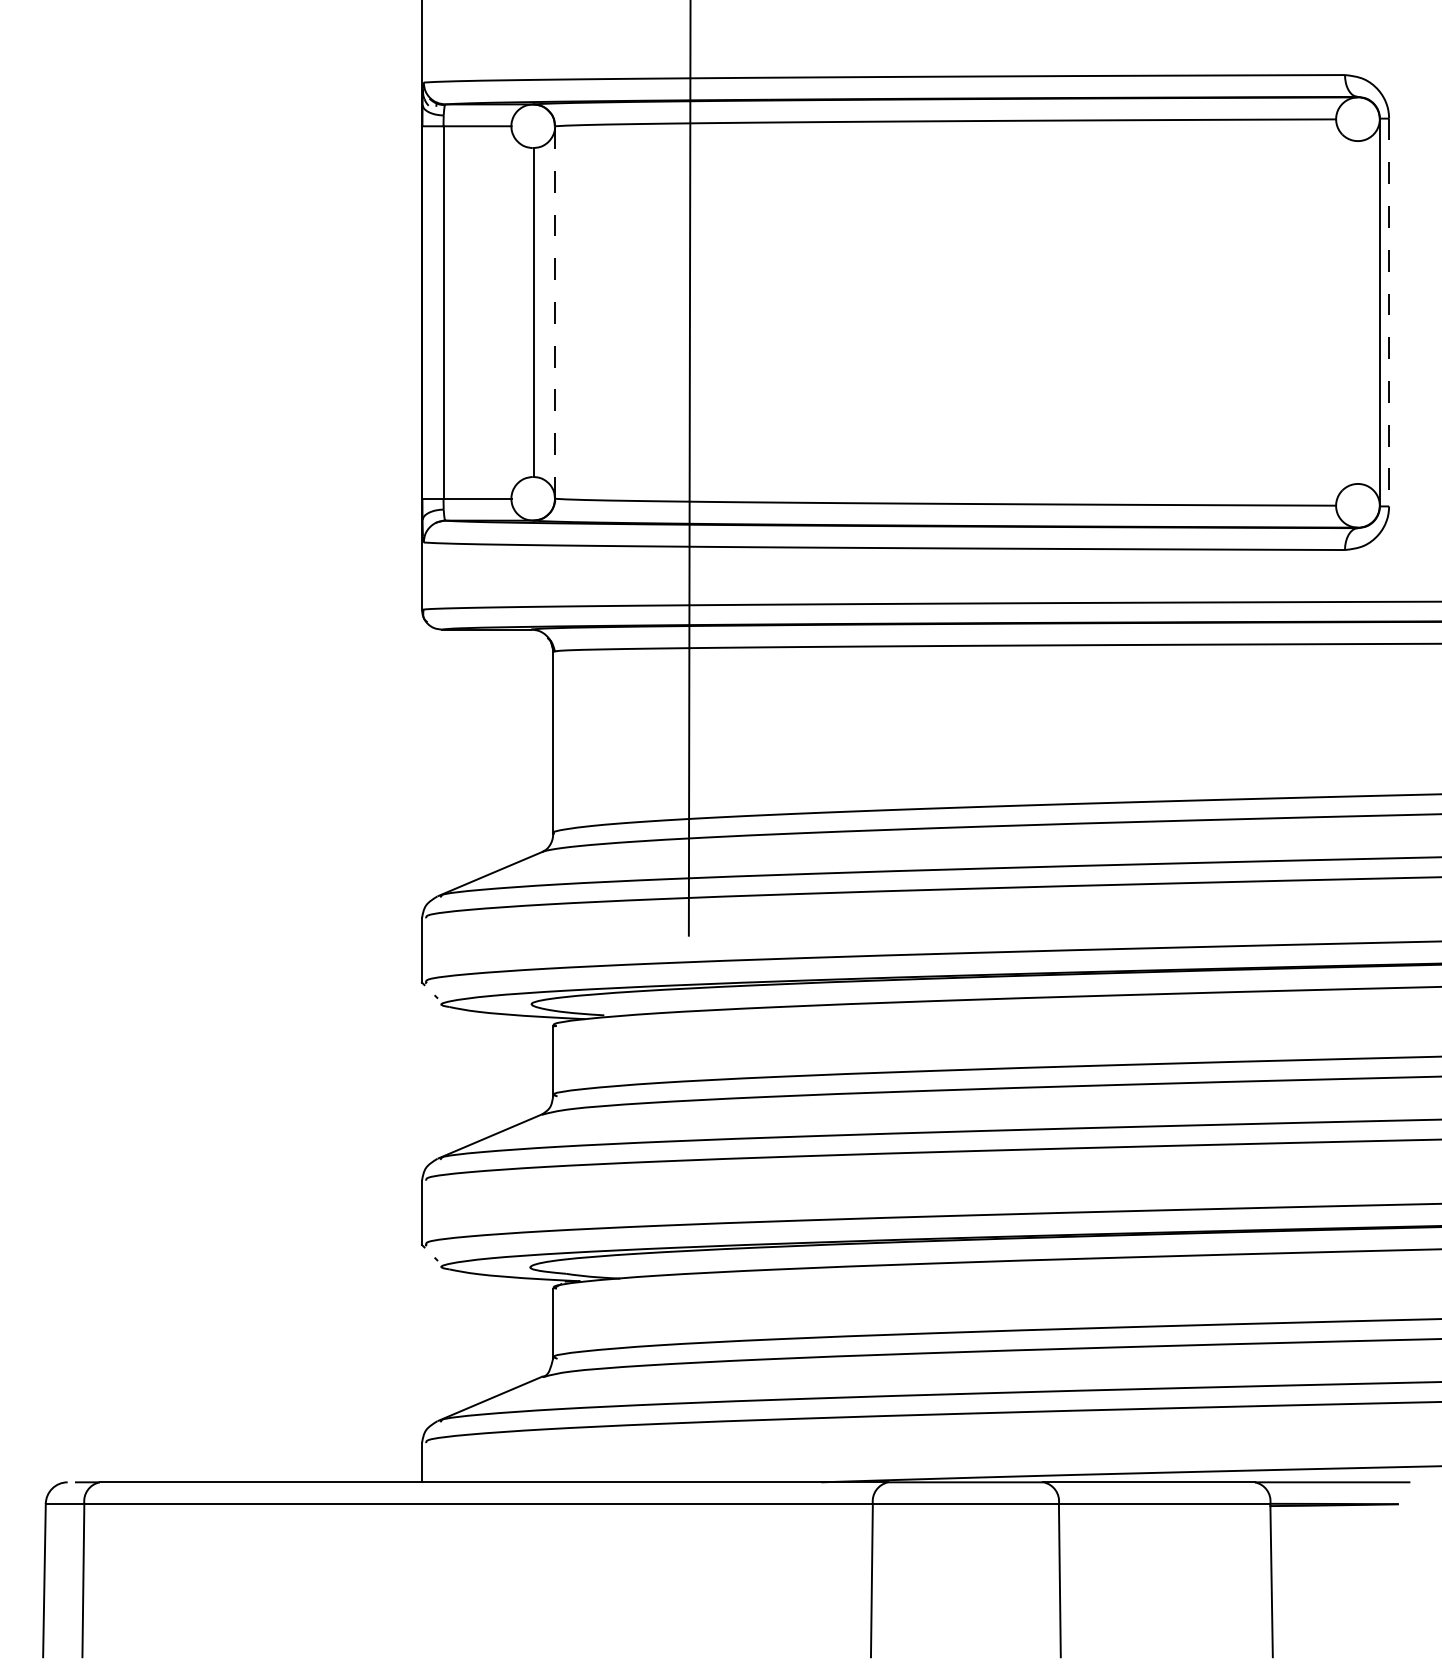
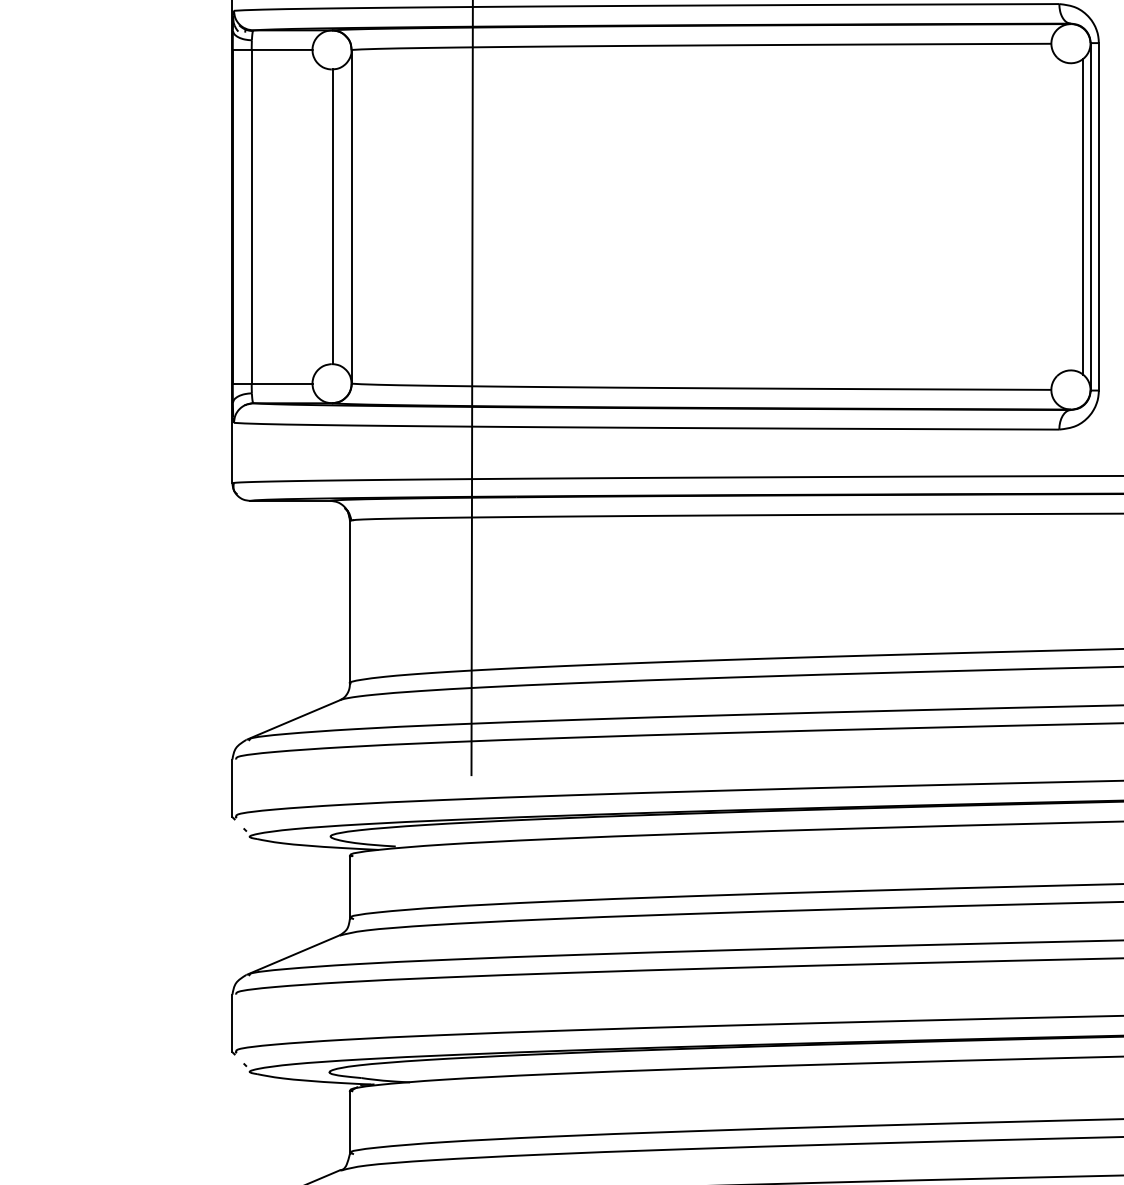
line: (1371, 311) -> (1083, 215), added
line: (555, 312) -> (352, 216), dashed -> solid
line: (1389, 312) -> (1099, 216), dashed -> solid

